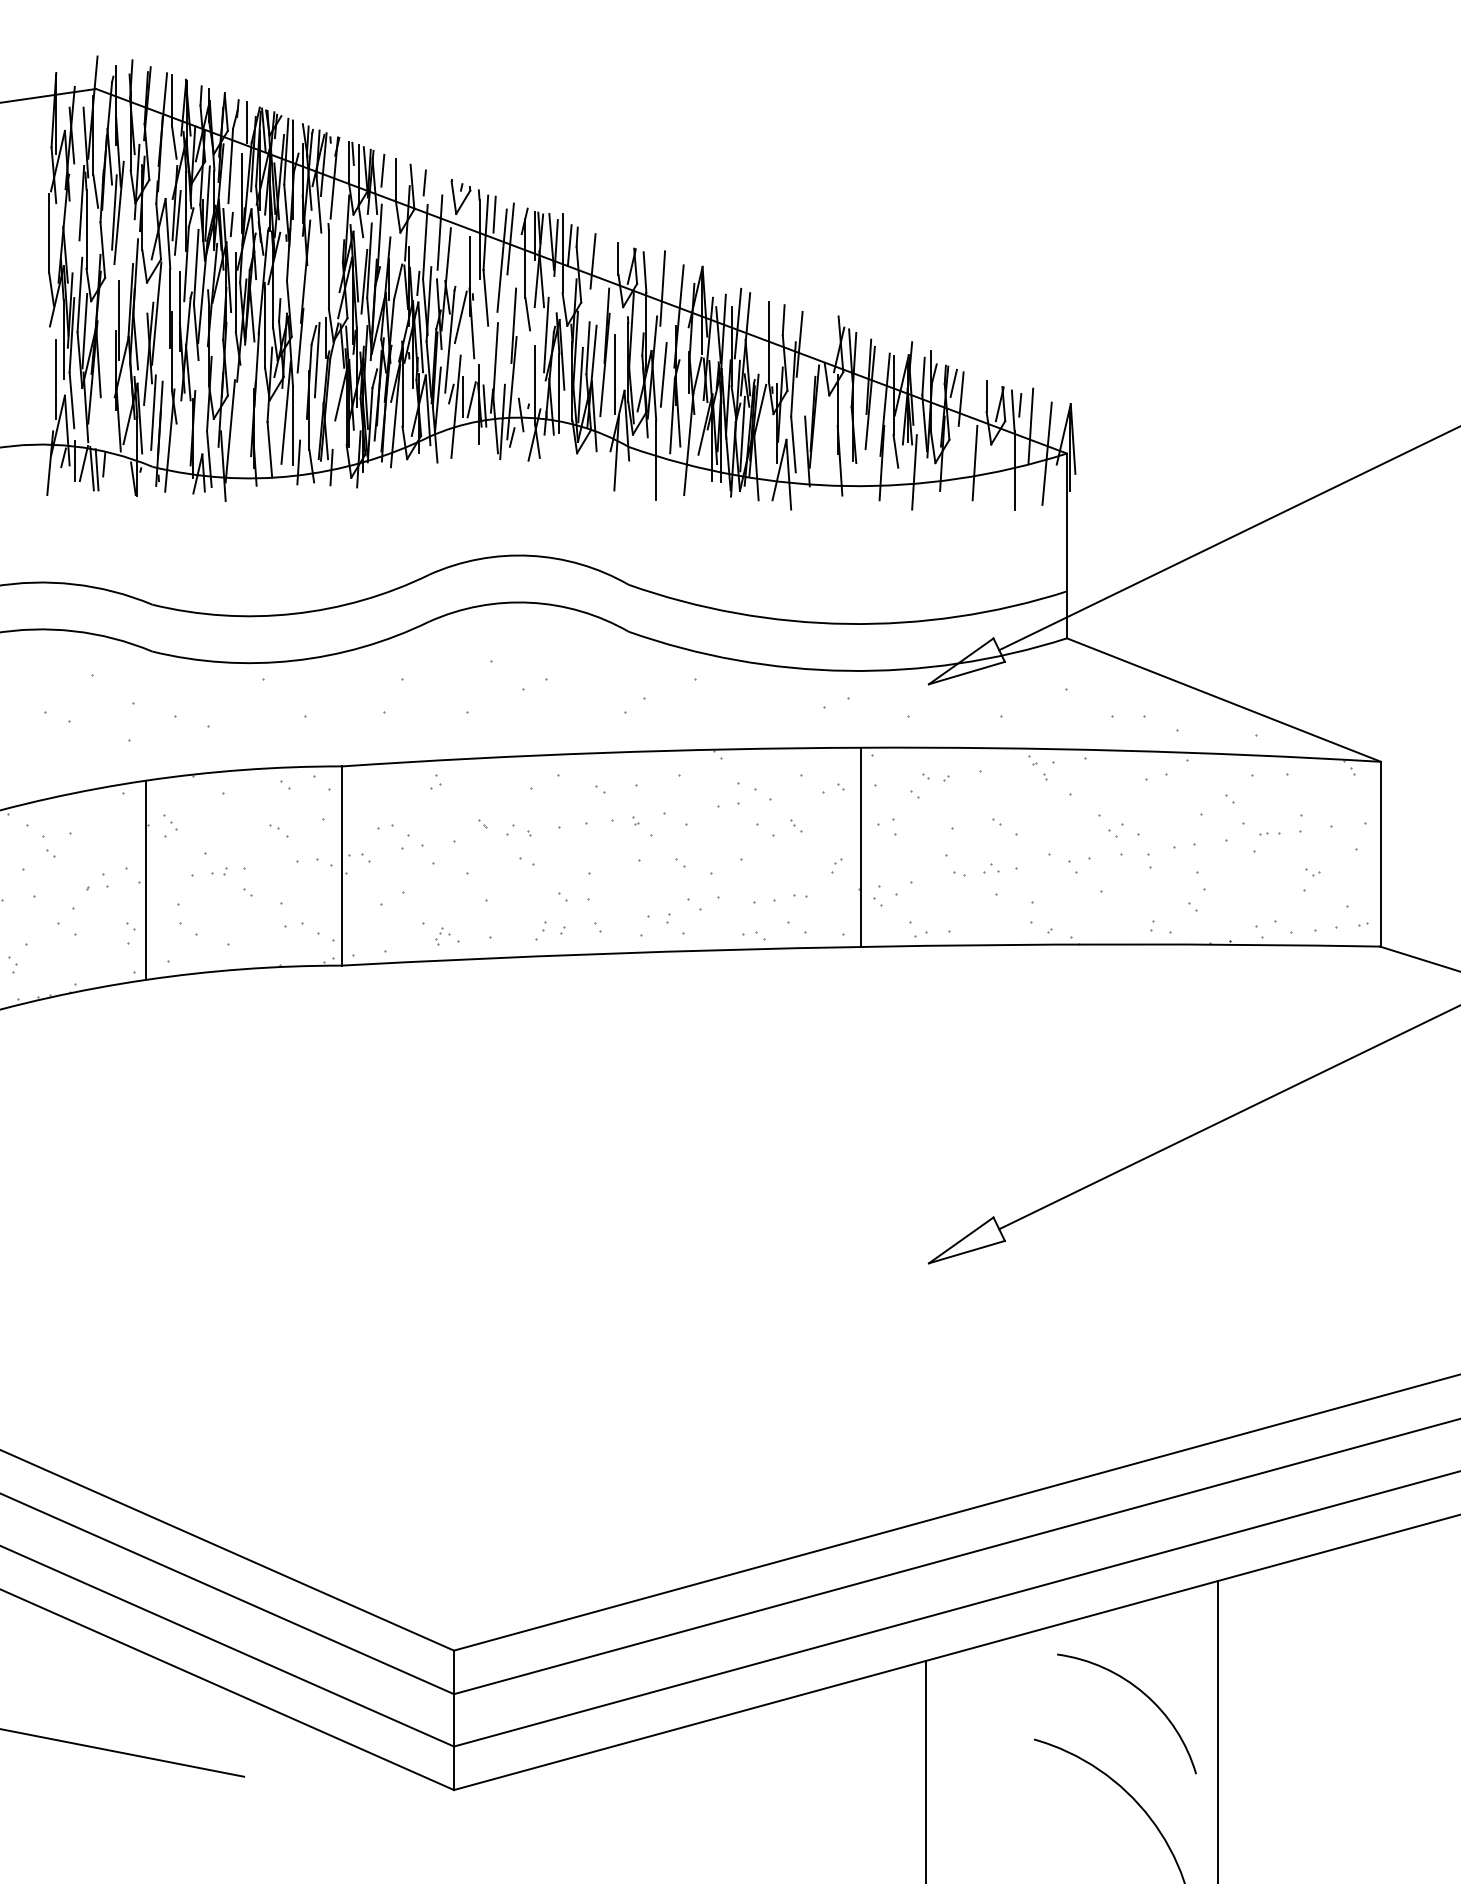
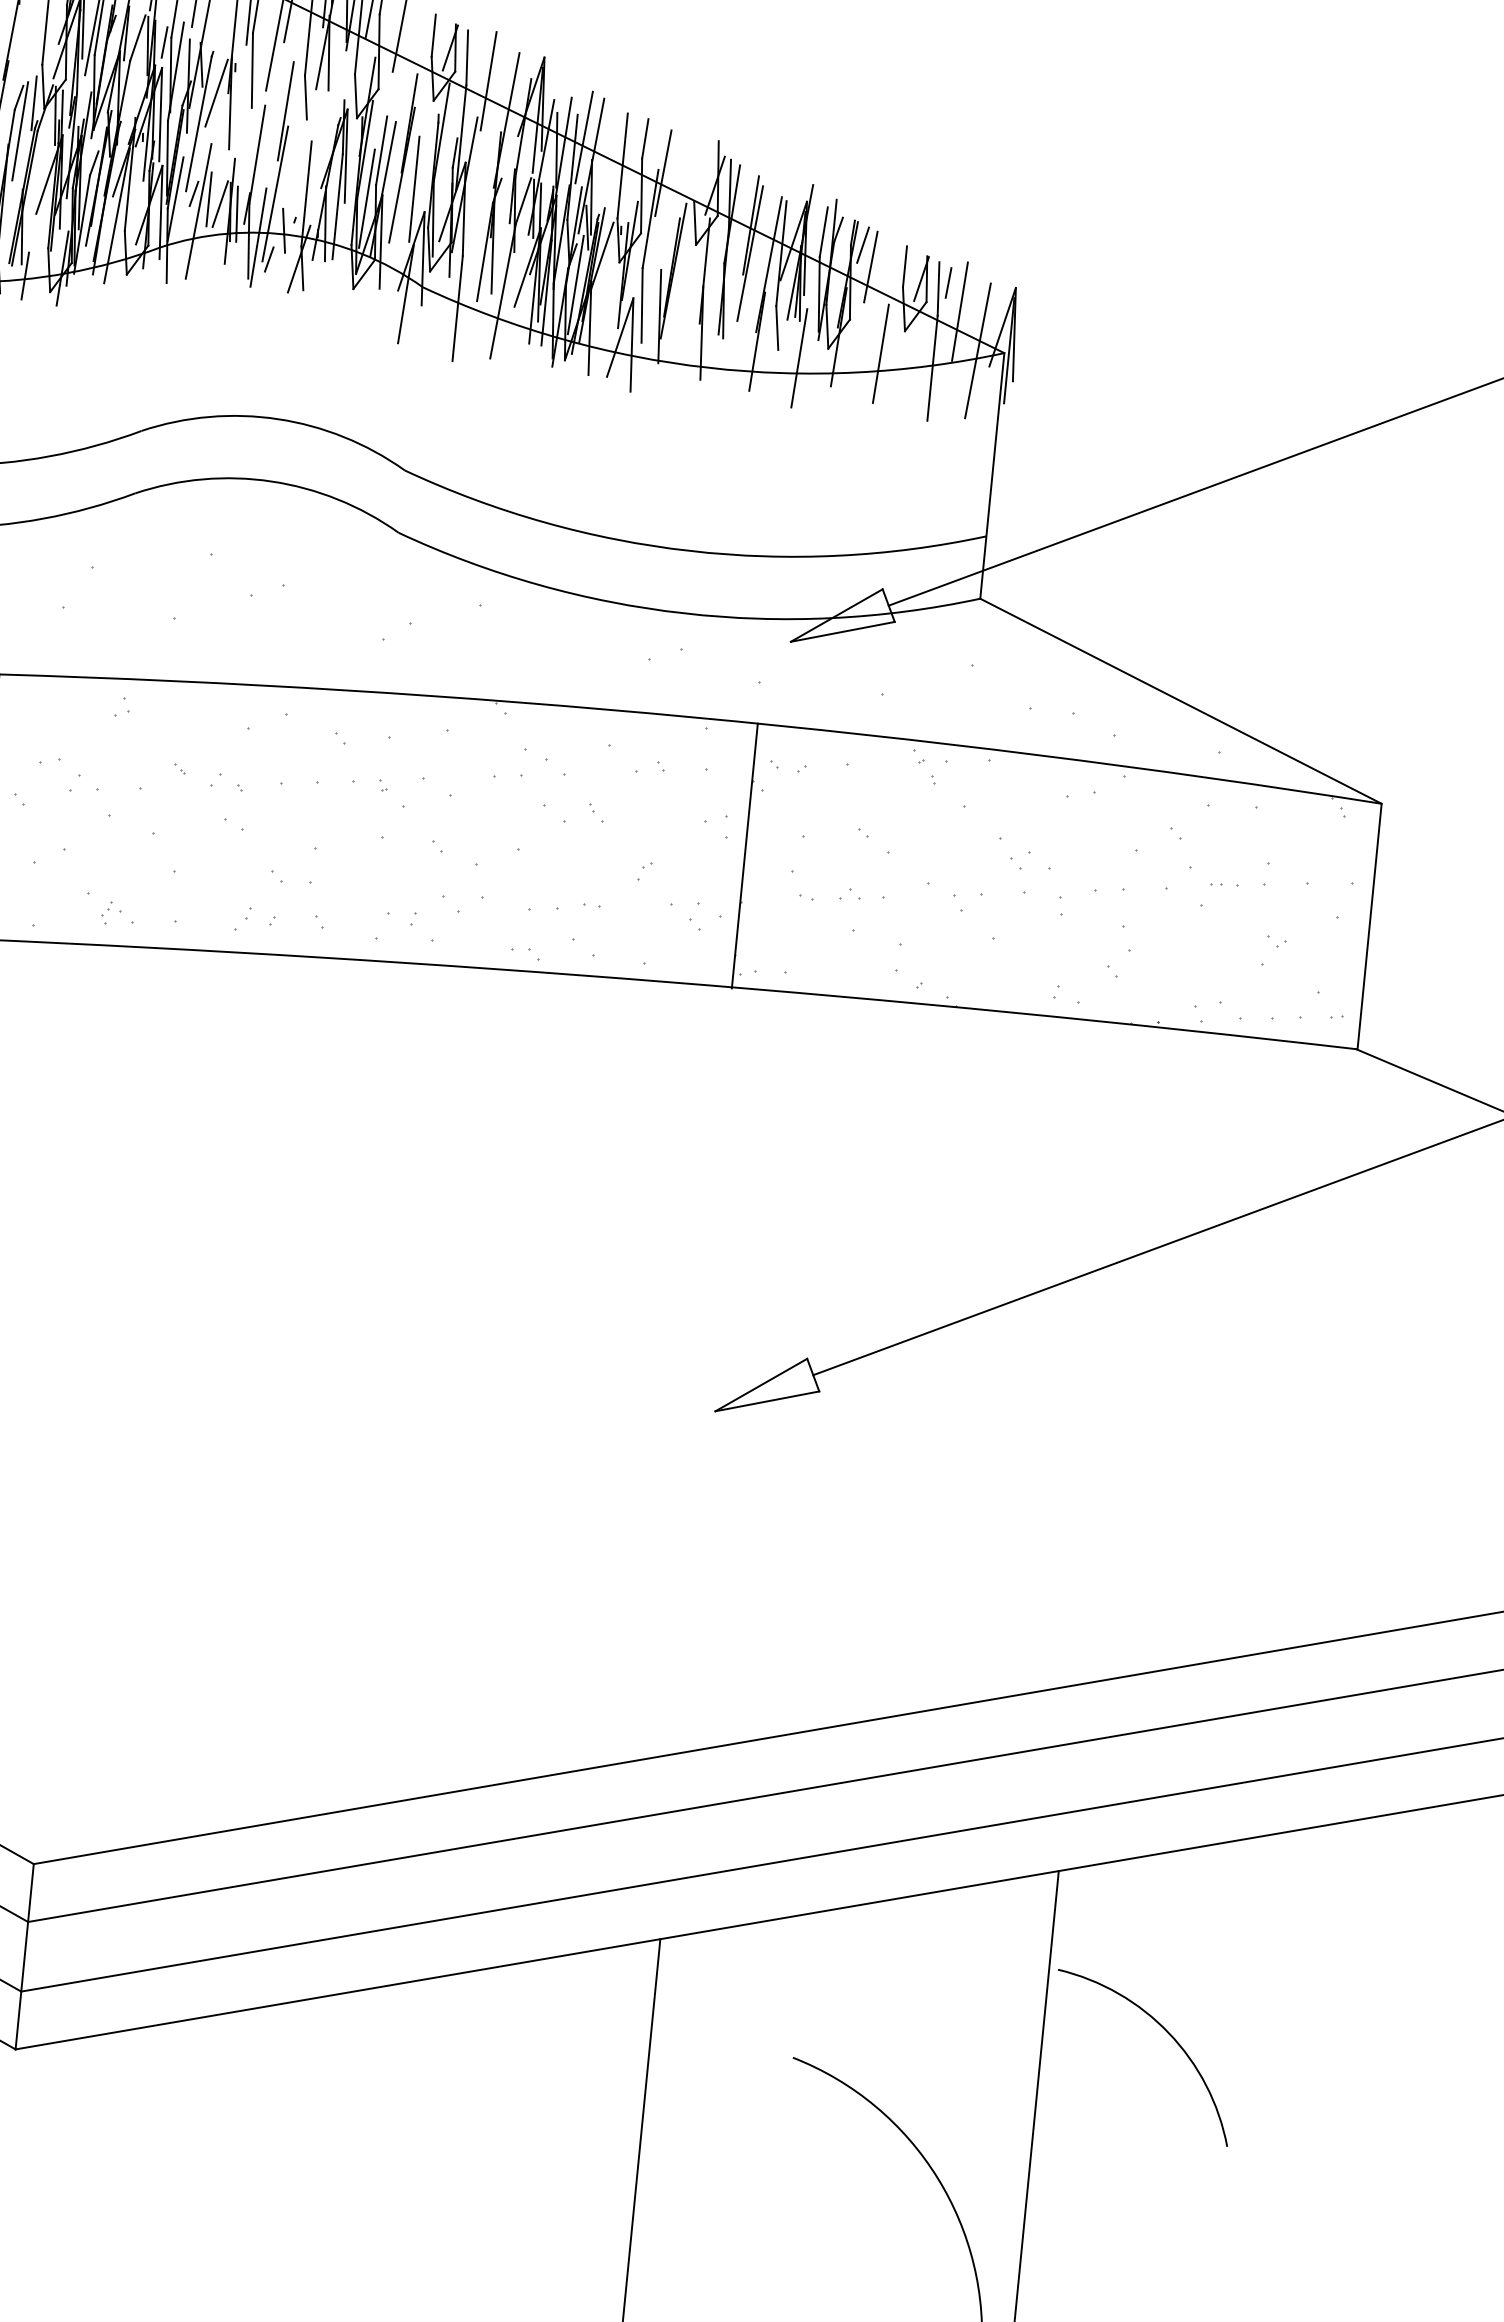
line: (546, 334) -> (328, 127), removed
line: (663, 374) -> (478, 195), removed
line: (861, 846) -> (745, 854), moved
arc: (1144, 1695) -> (1168, 2035), moved

